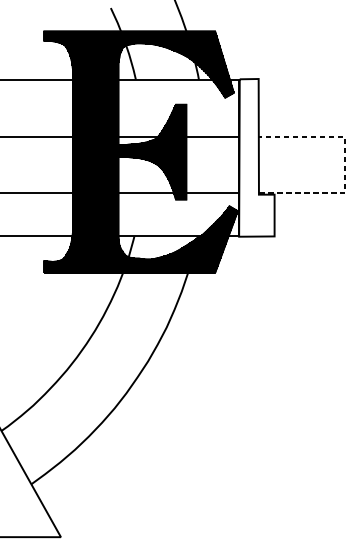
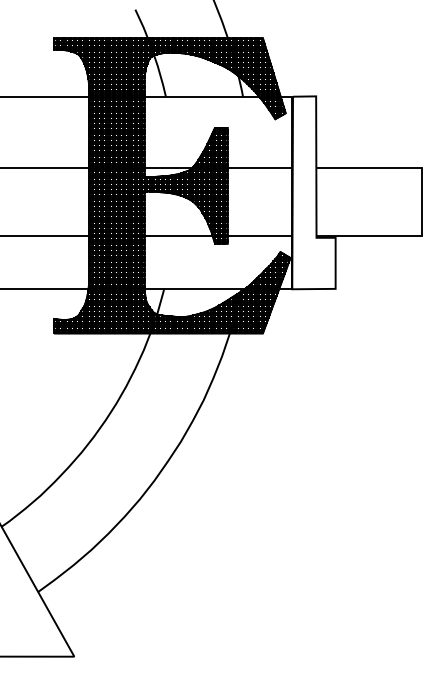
line: (344, 164) -> (421, 201), dashed -> solid

